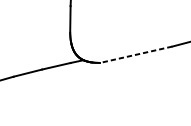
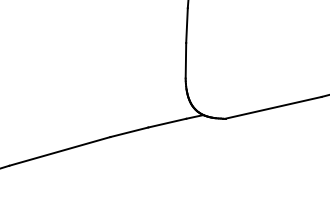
line: (136, 54) -> (273, 107), dashed -> solid

